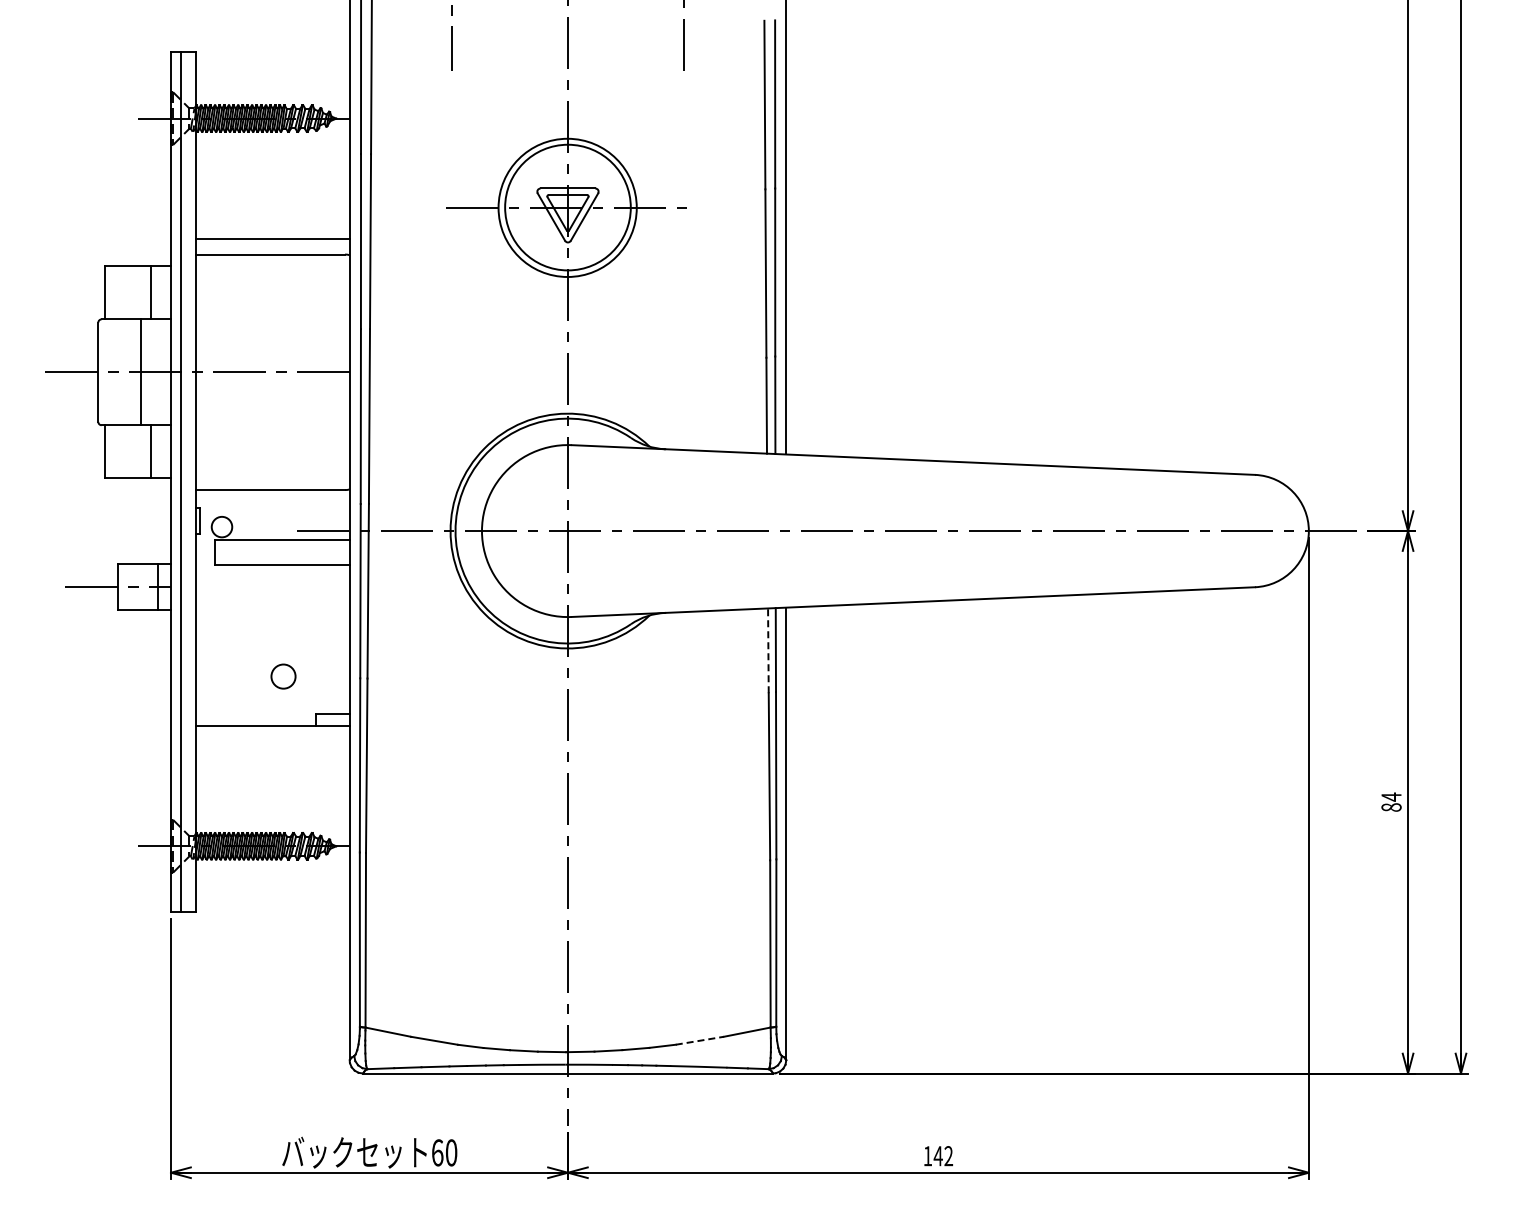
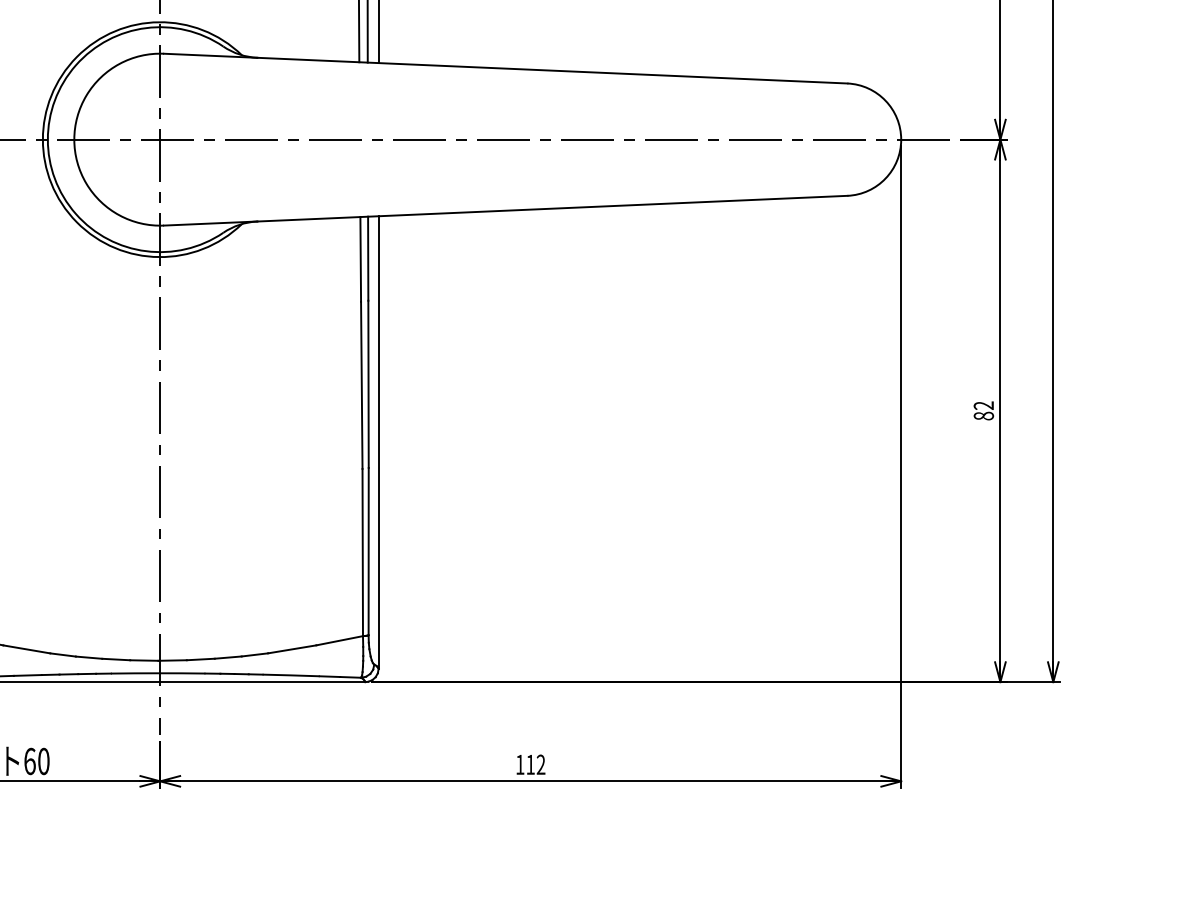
line: (768, 650) -> (360, 259), dashed -> solid
text: (1391, 796) -> (983, 405), 84 -> 82
line: (700, 1040) -> (292, 649), dashed -> solid
text: (937, 1156) -> (529, 765), 142 -> 112

